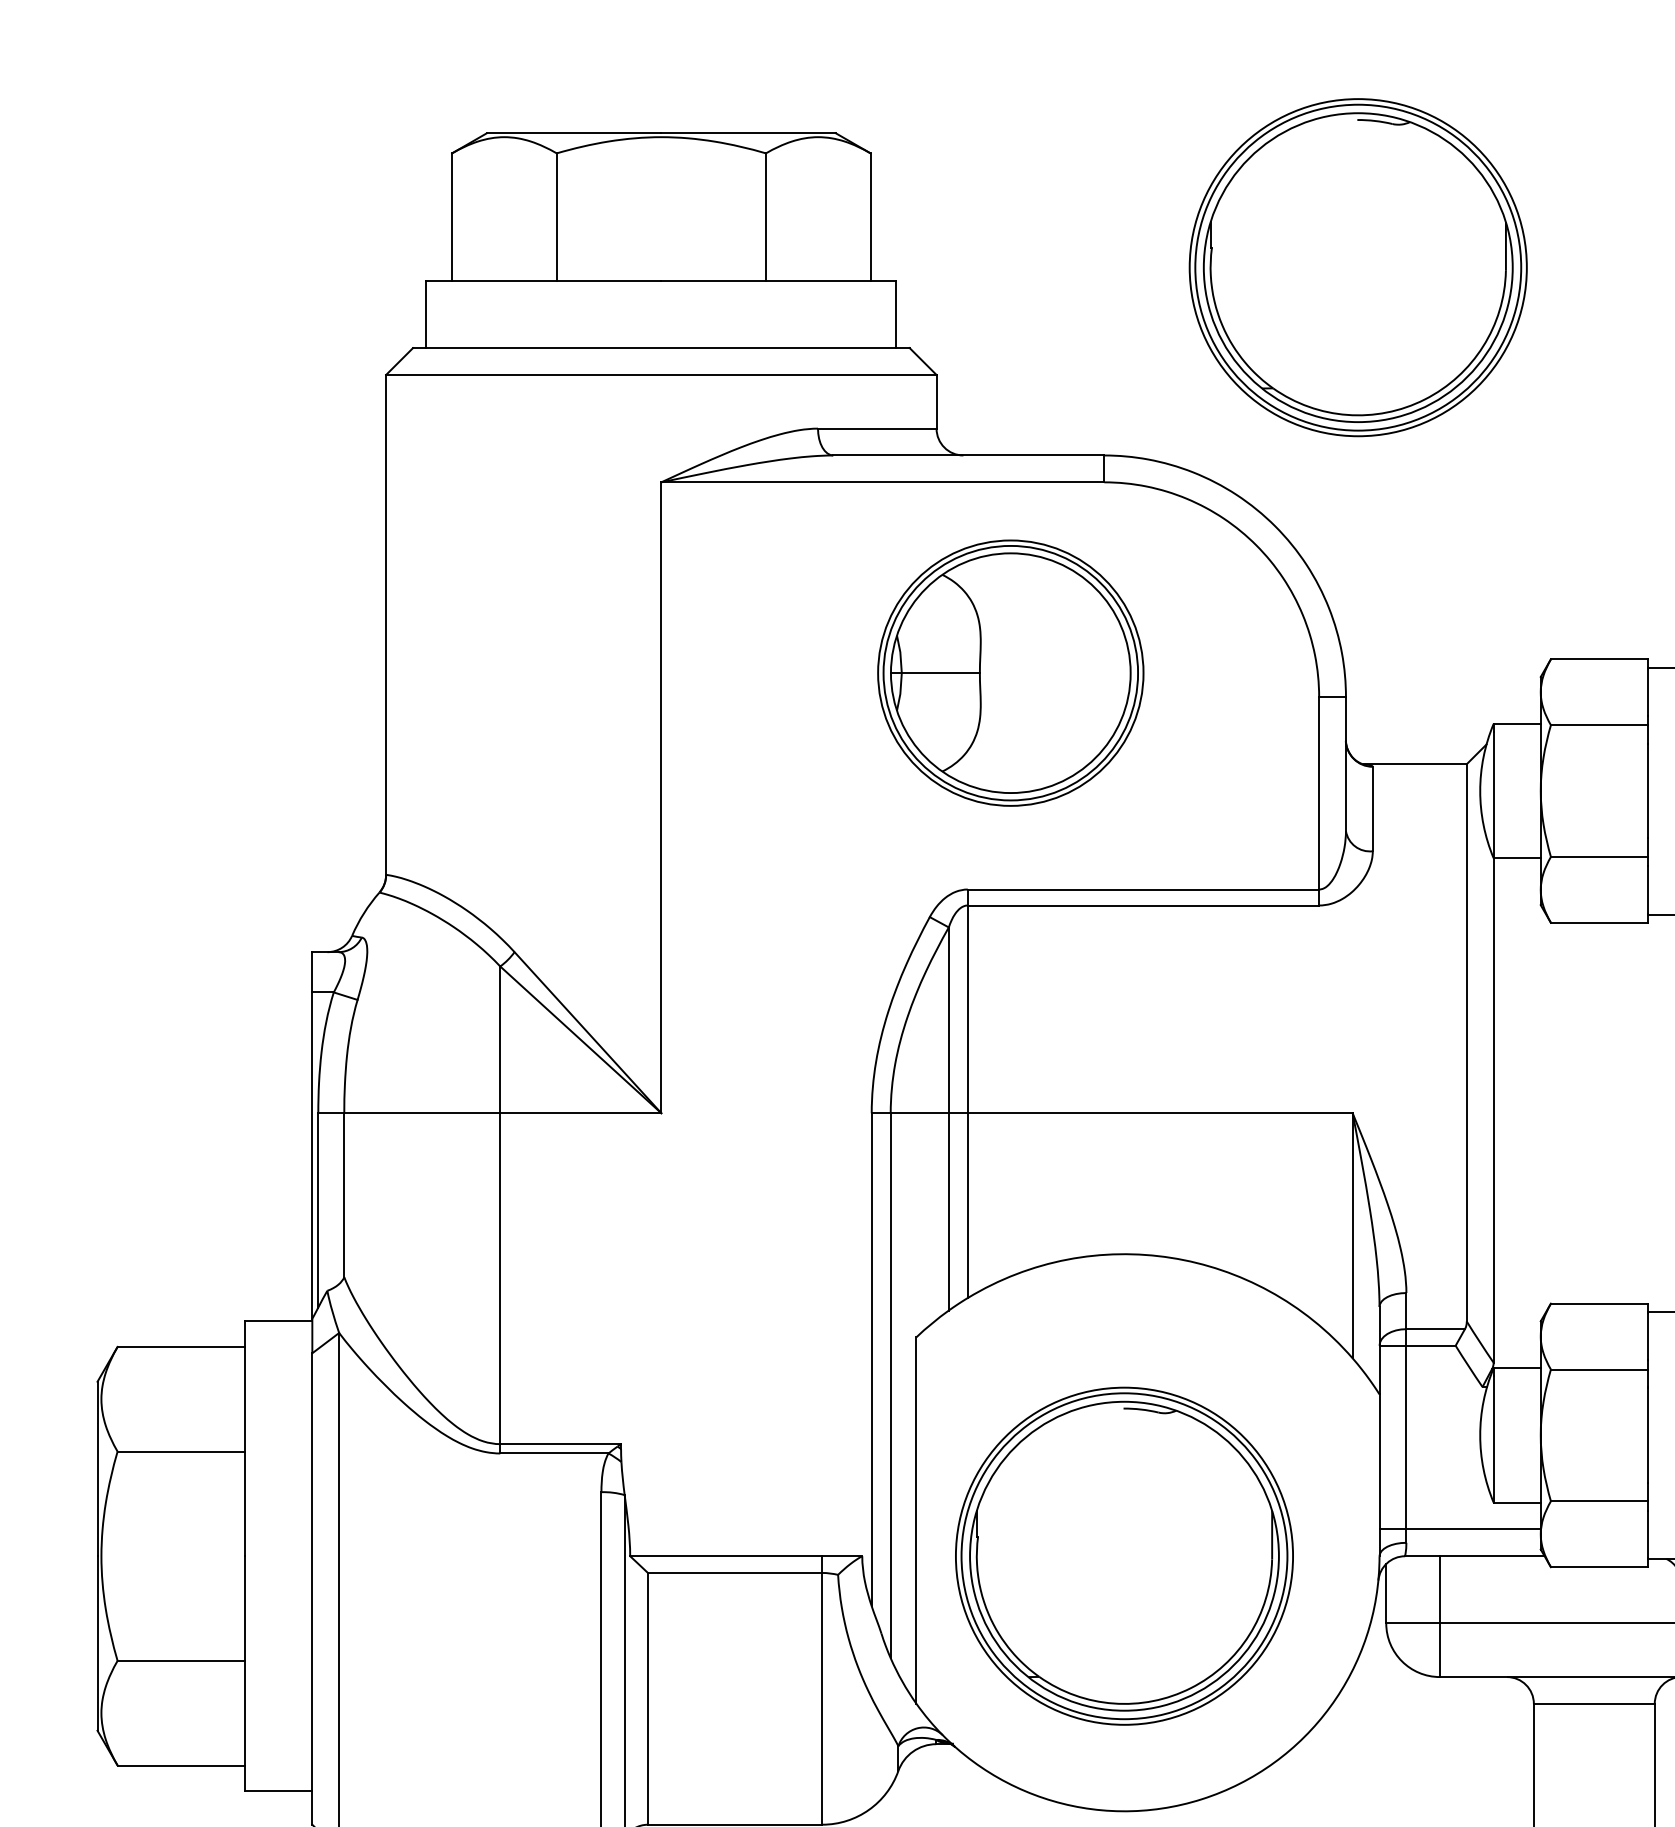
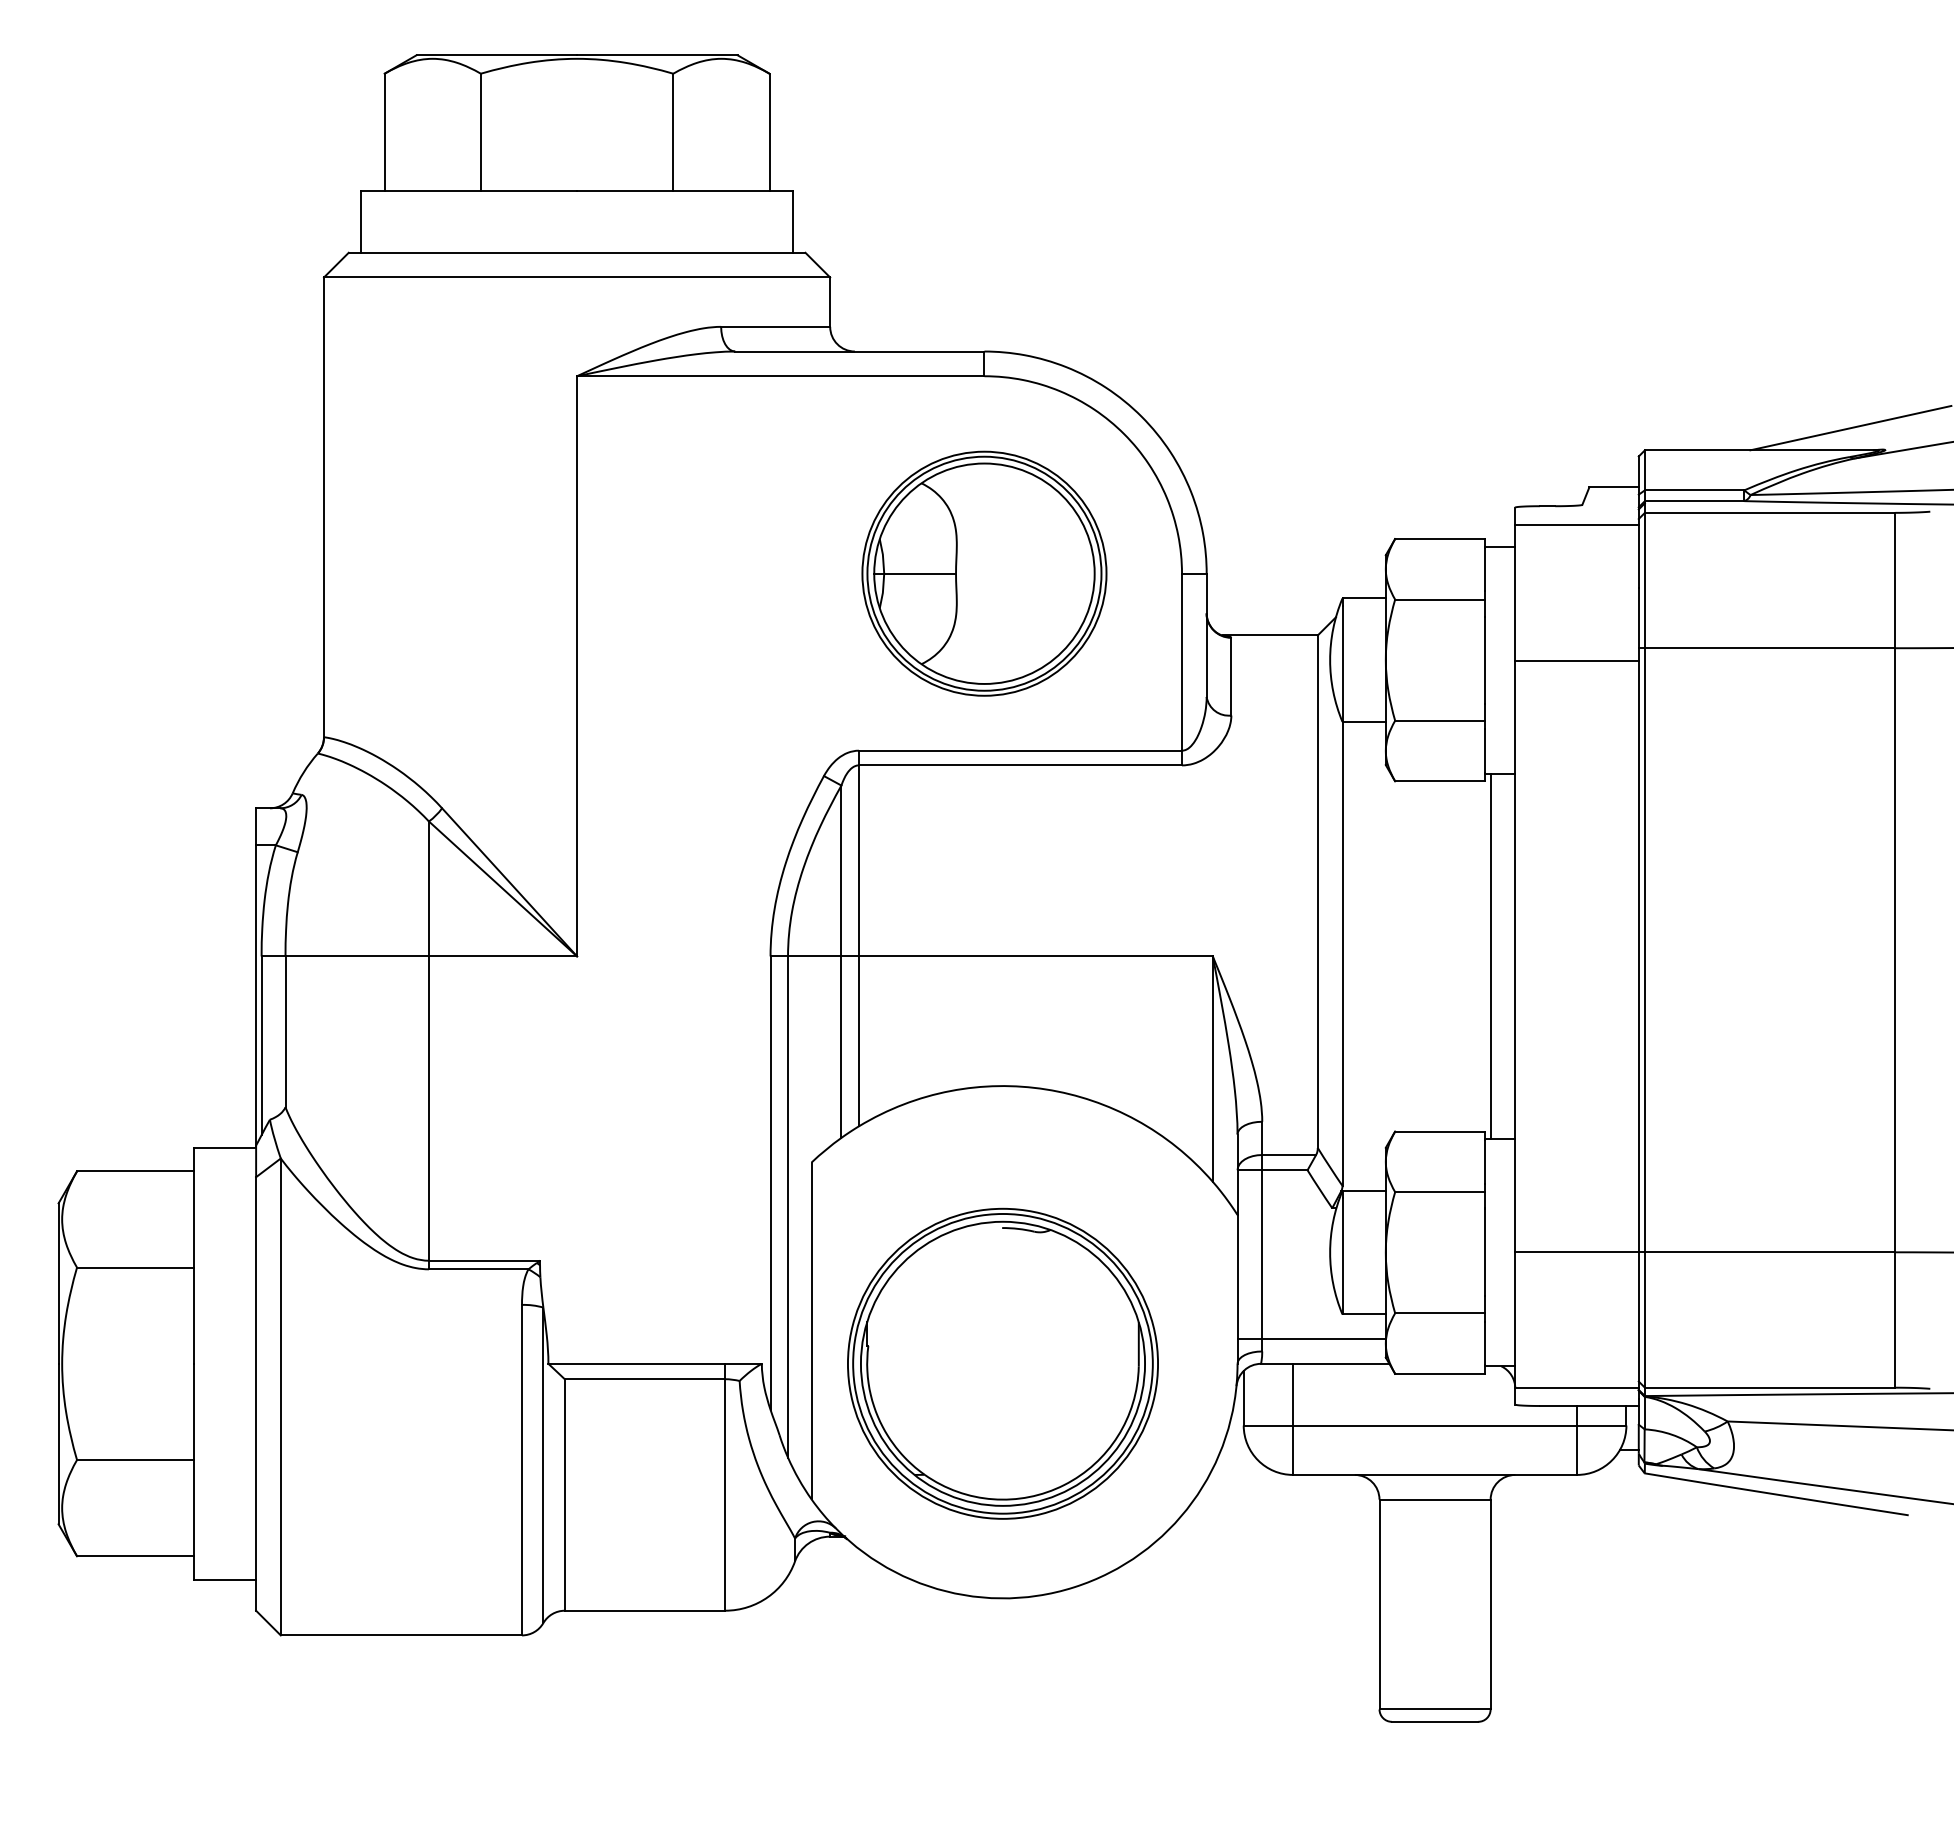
part: (1357, 267) -> (1217, 178), removed
part: (1010, 672) -> (984, 573), moved
line: (1654, 1113) -> (1490, 956), added

